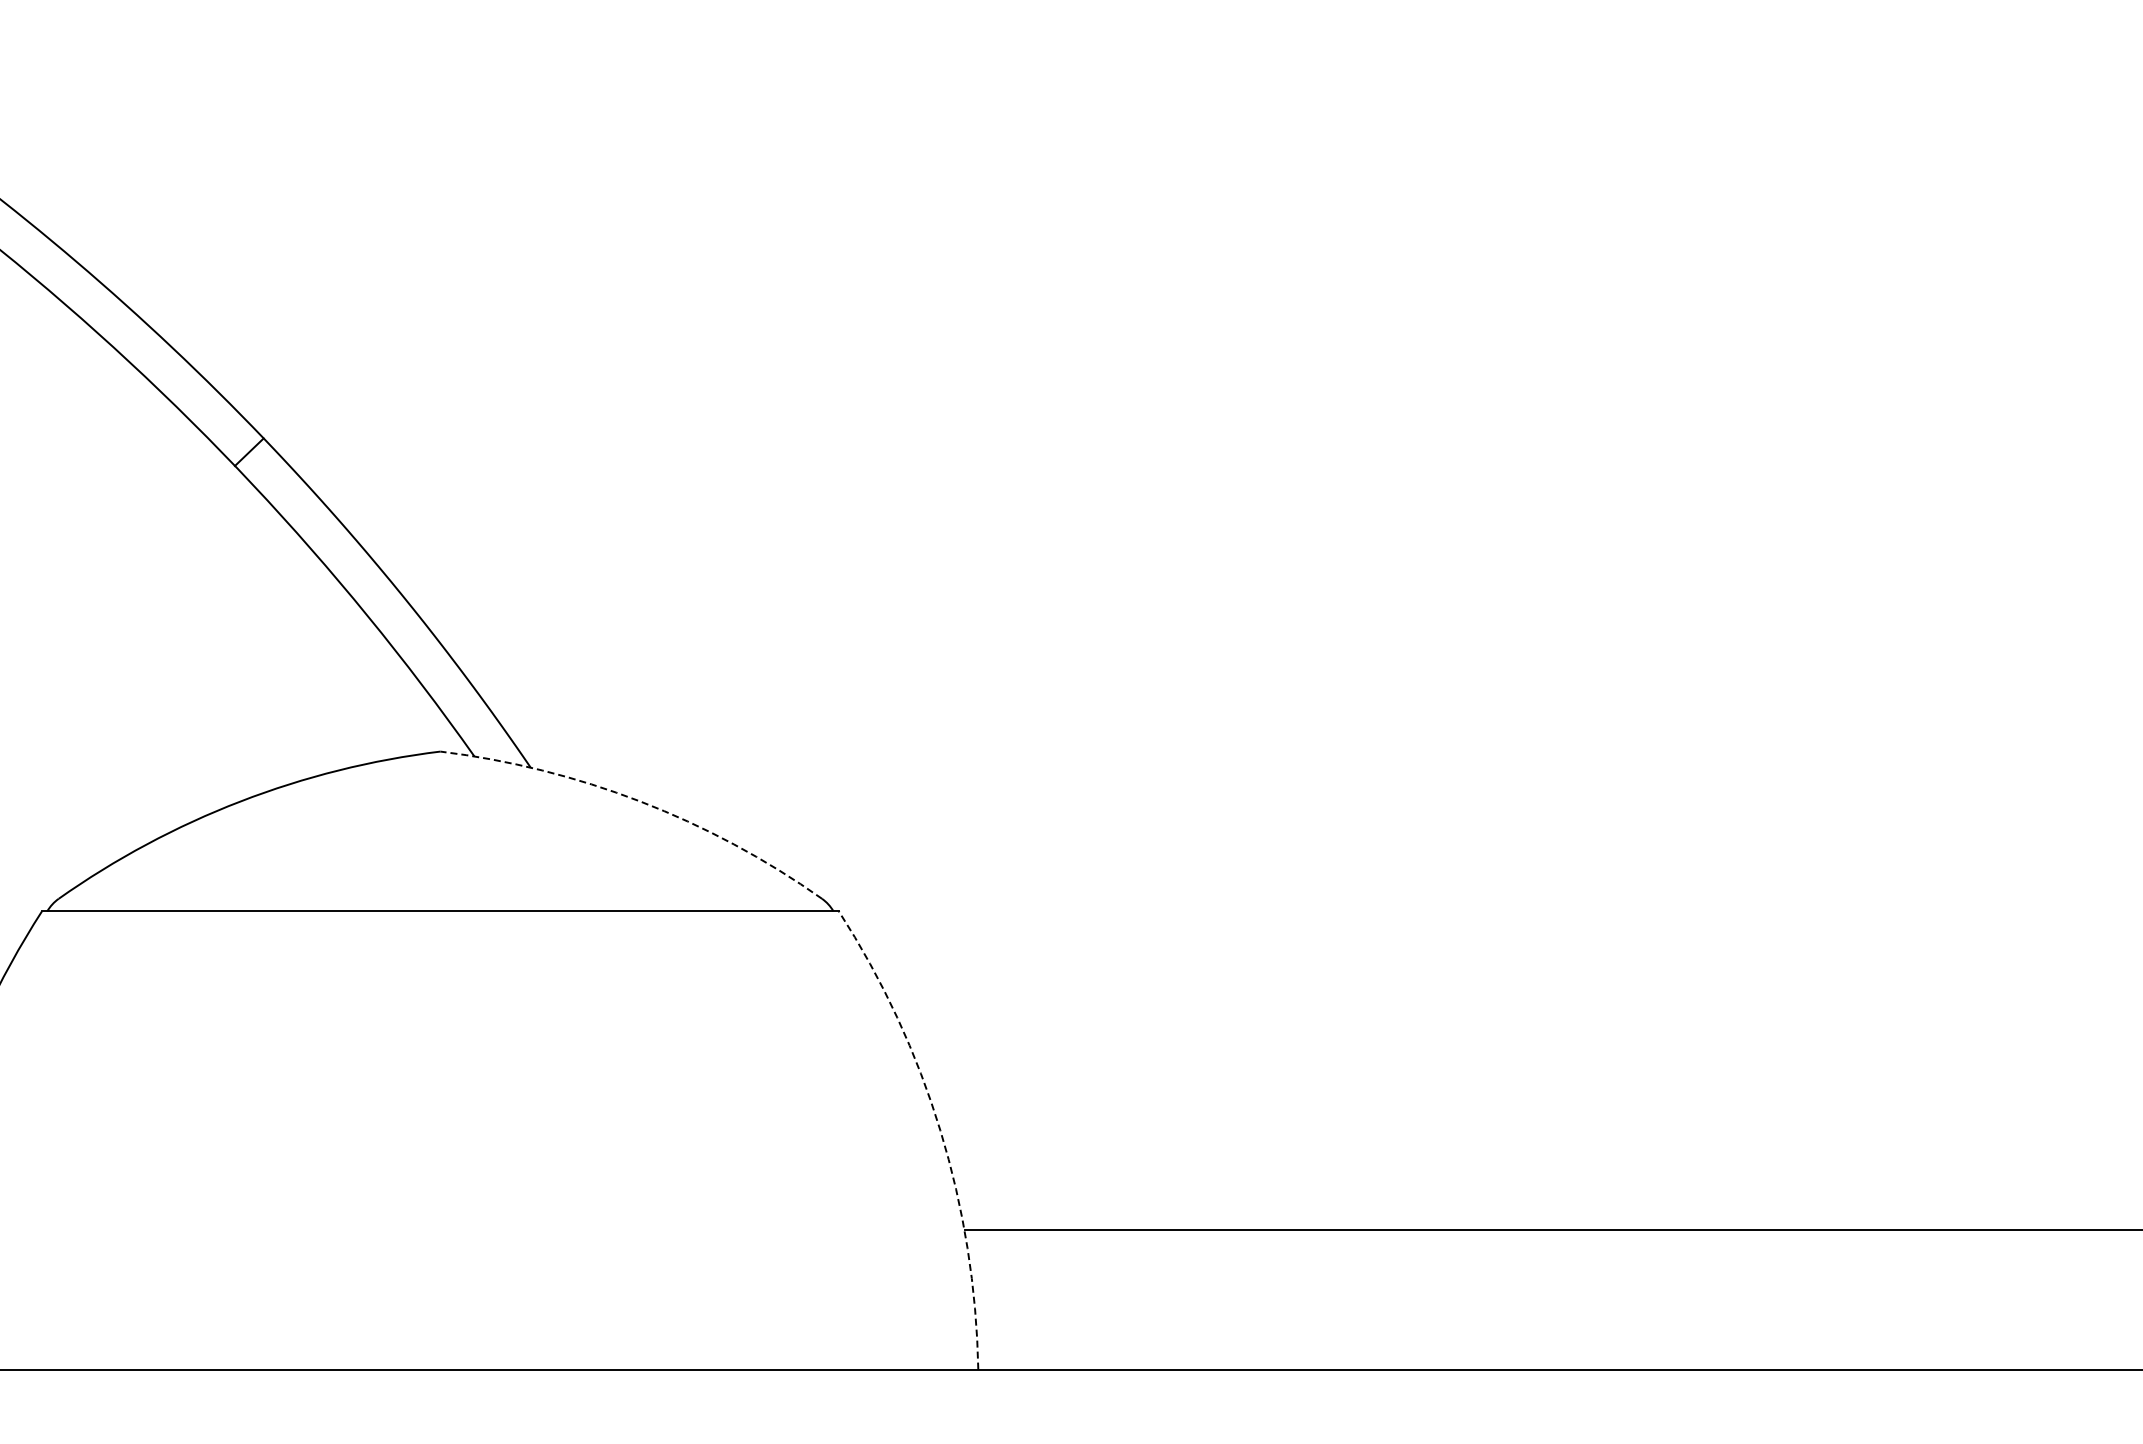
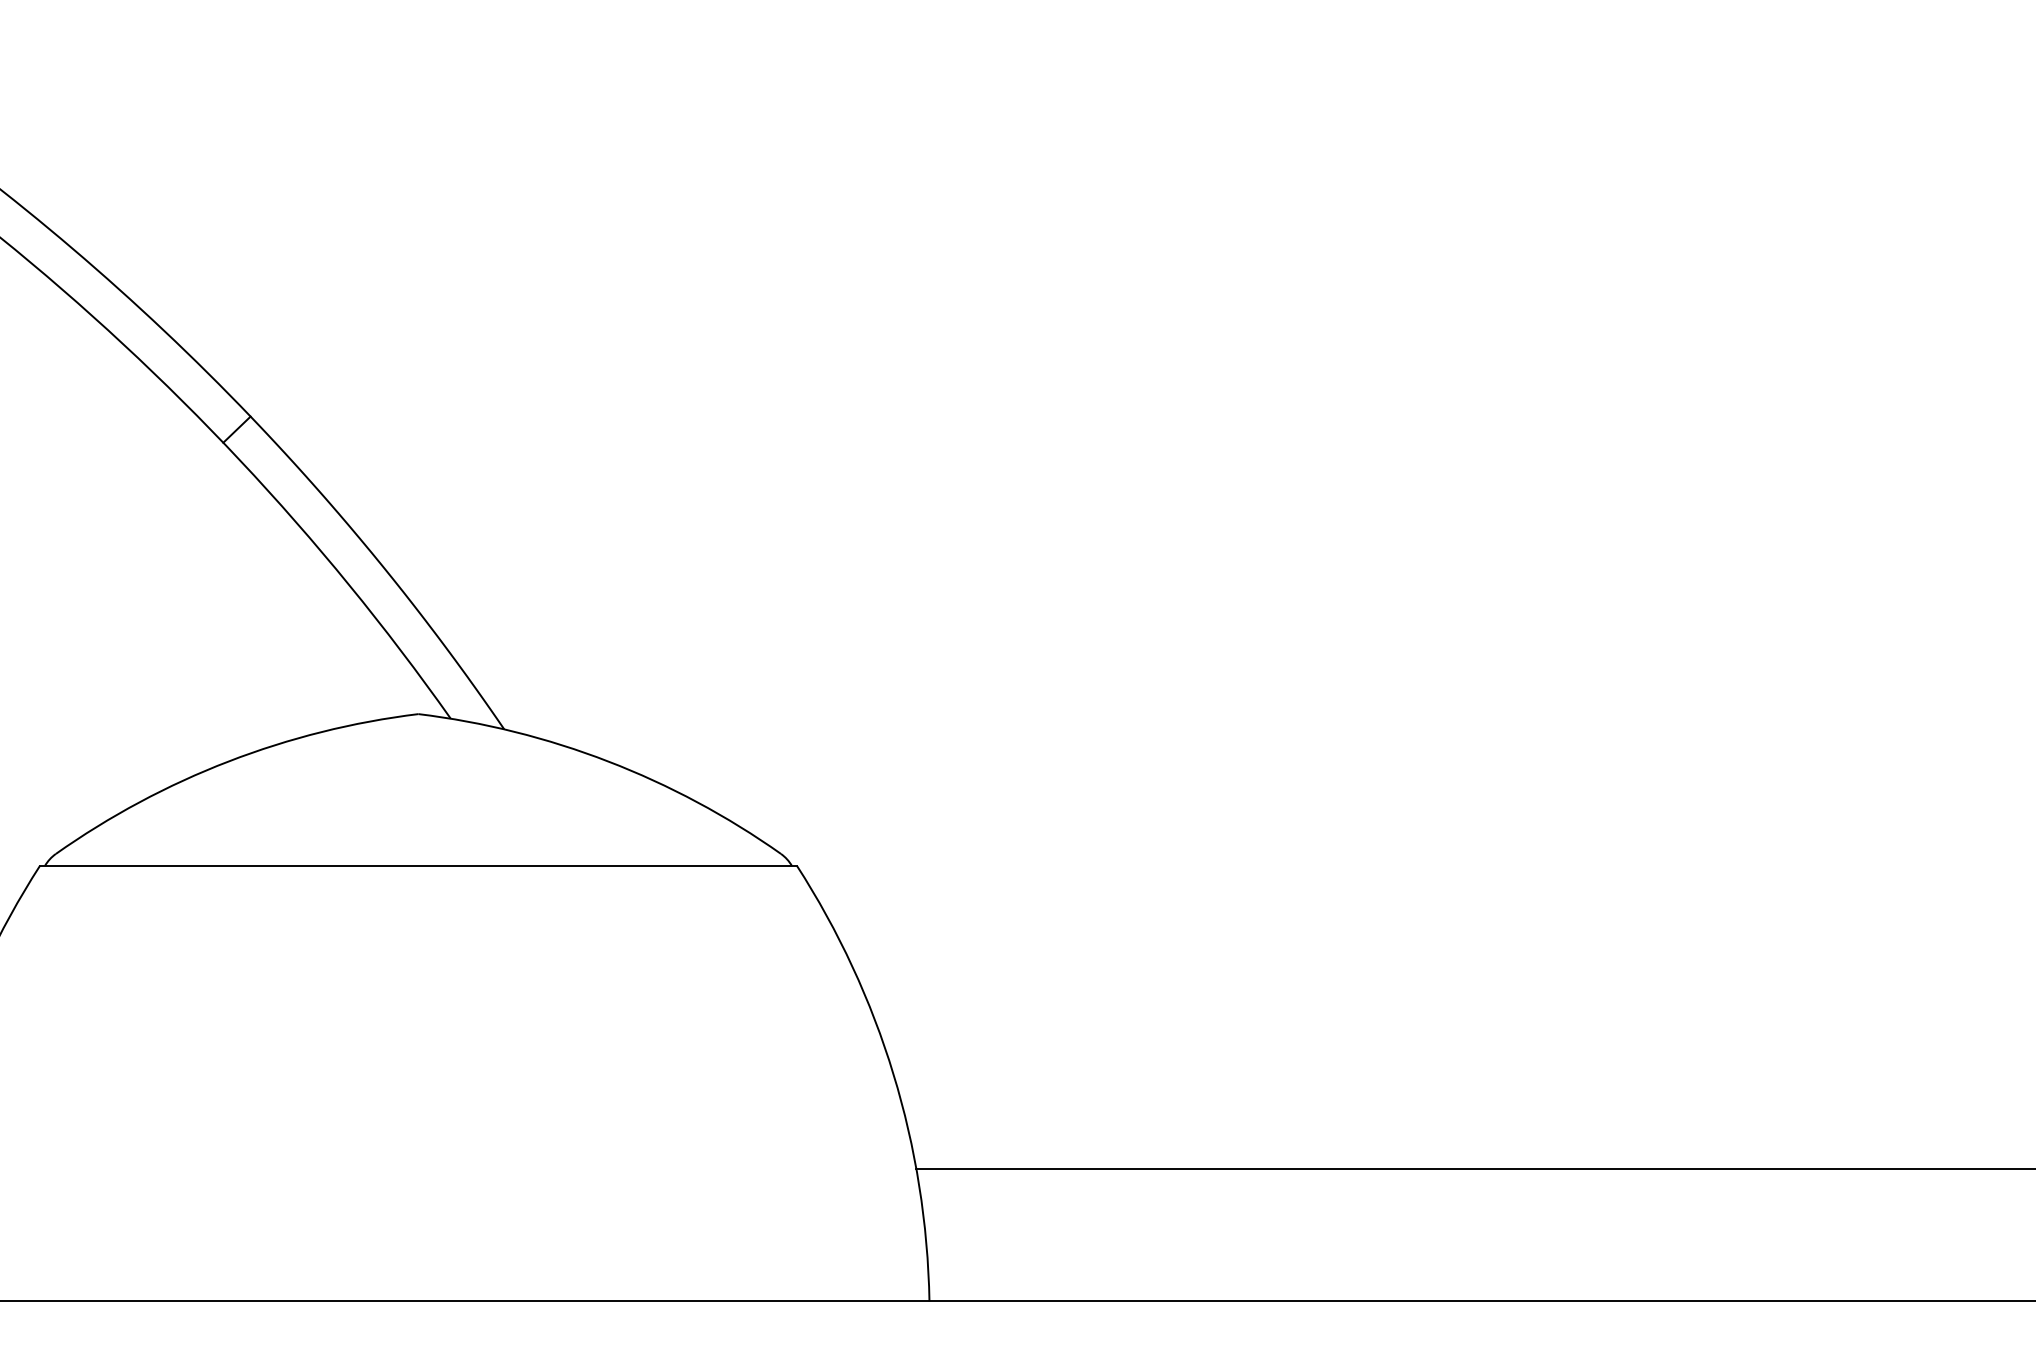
arc: (640, 801) -> (608, 761), dashed -> solid
arc: (940, 1130) -> (893, 1074), dashed -> solid

